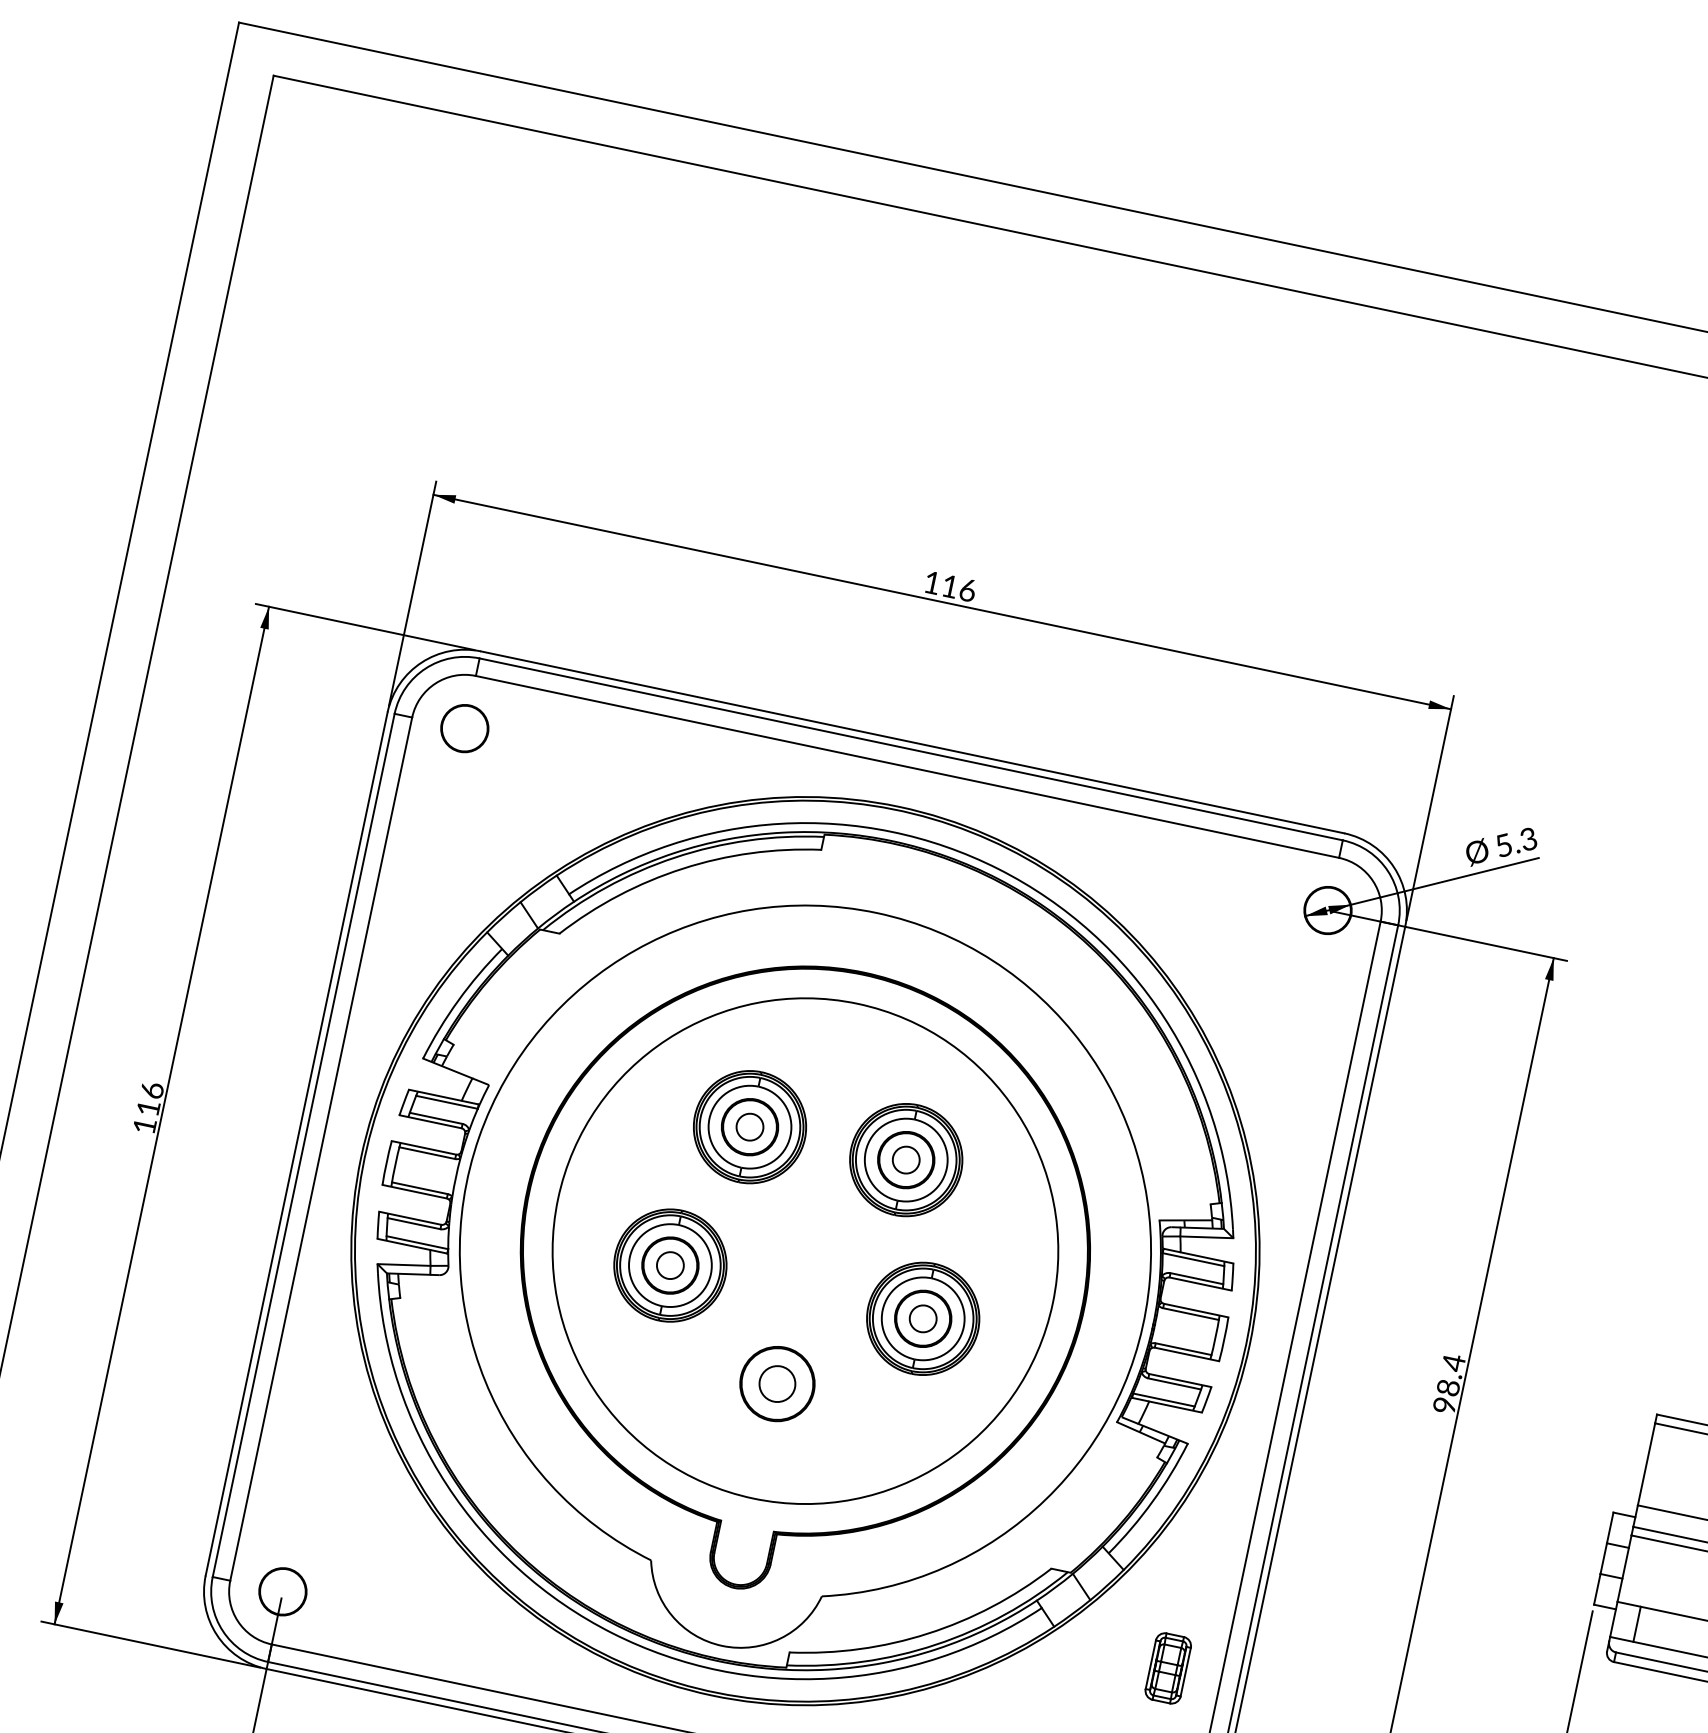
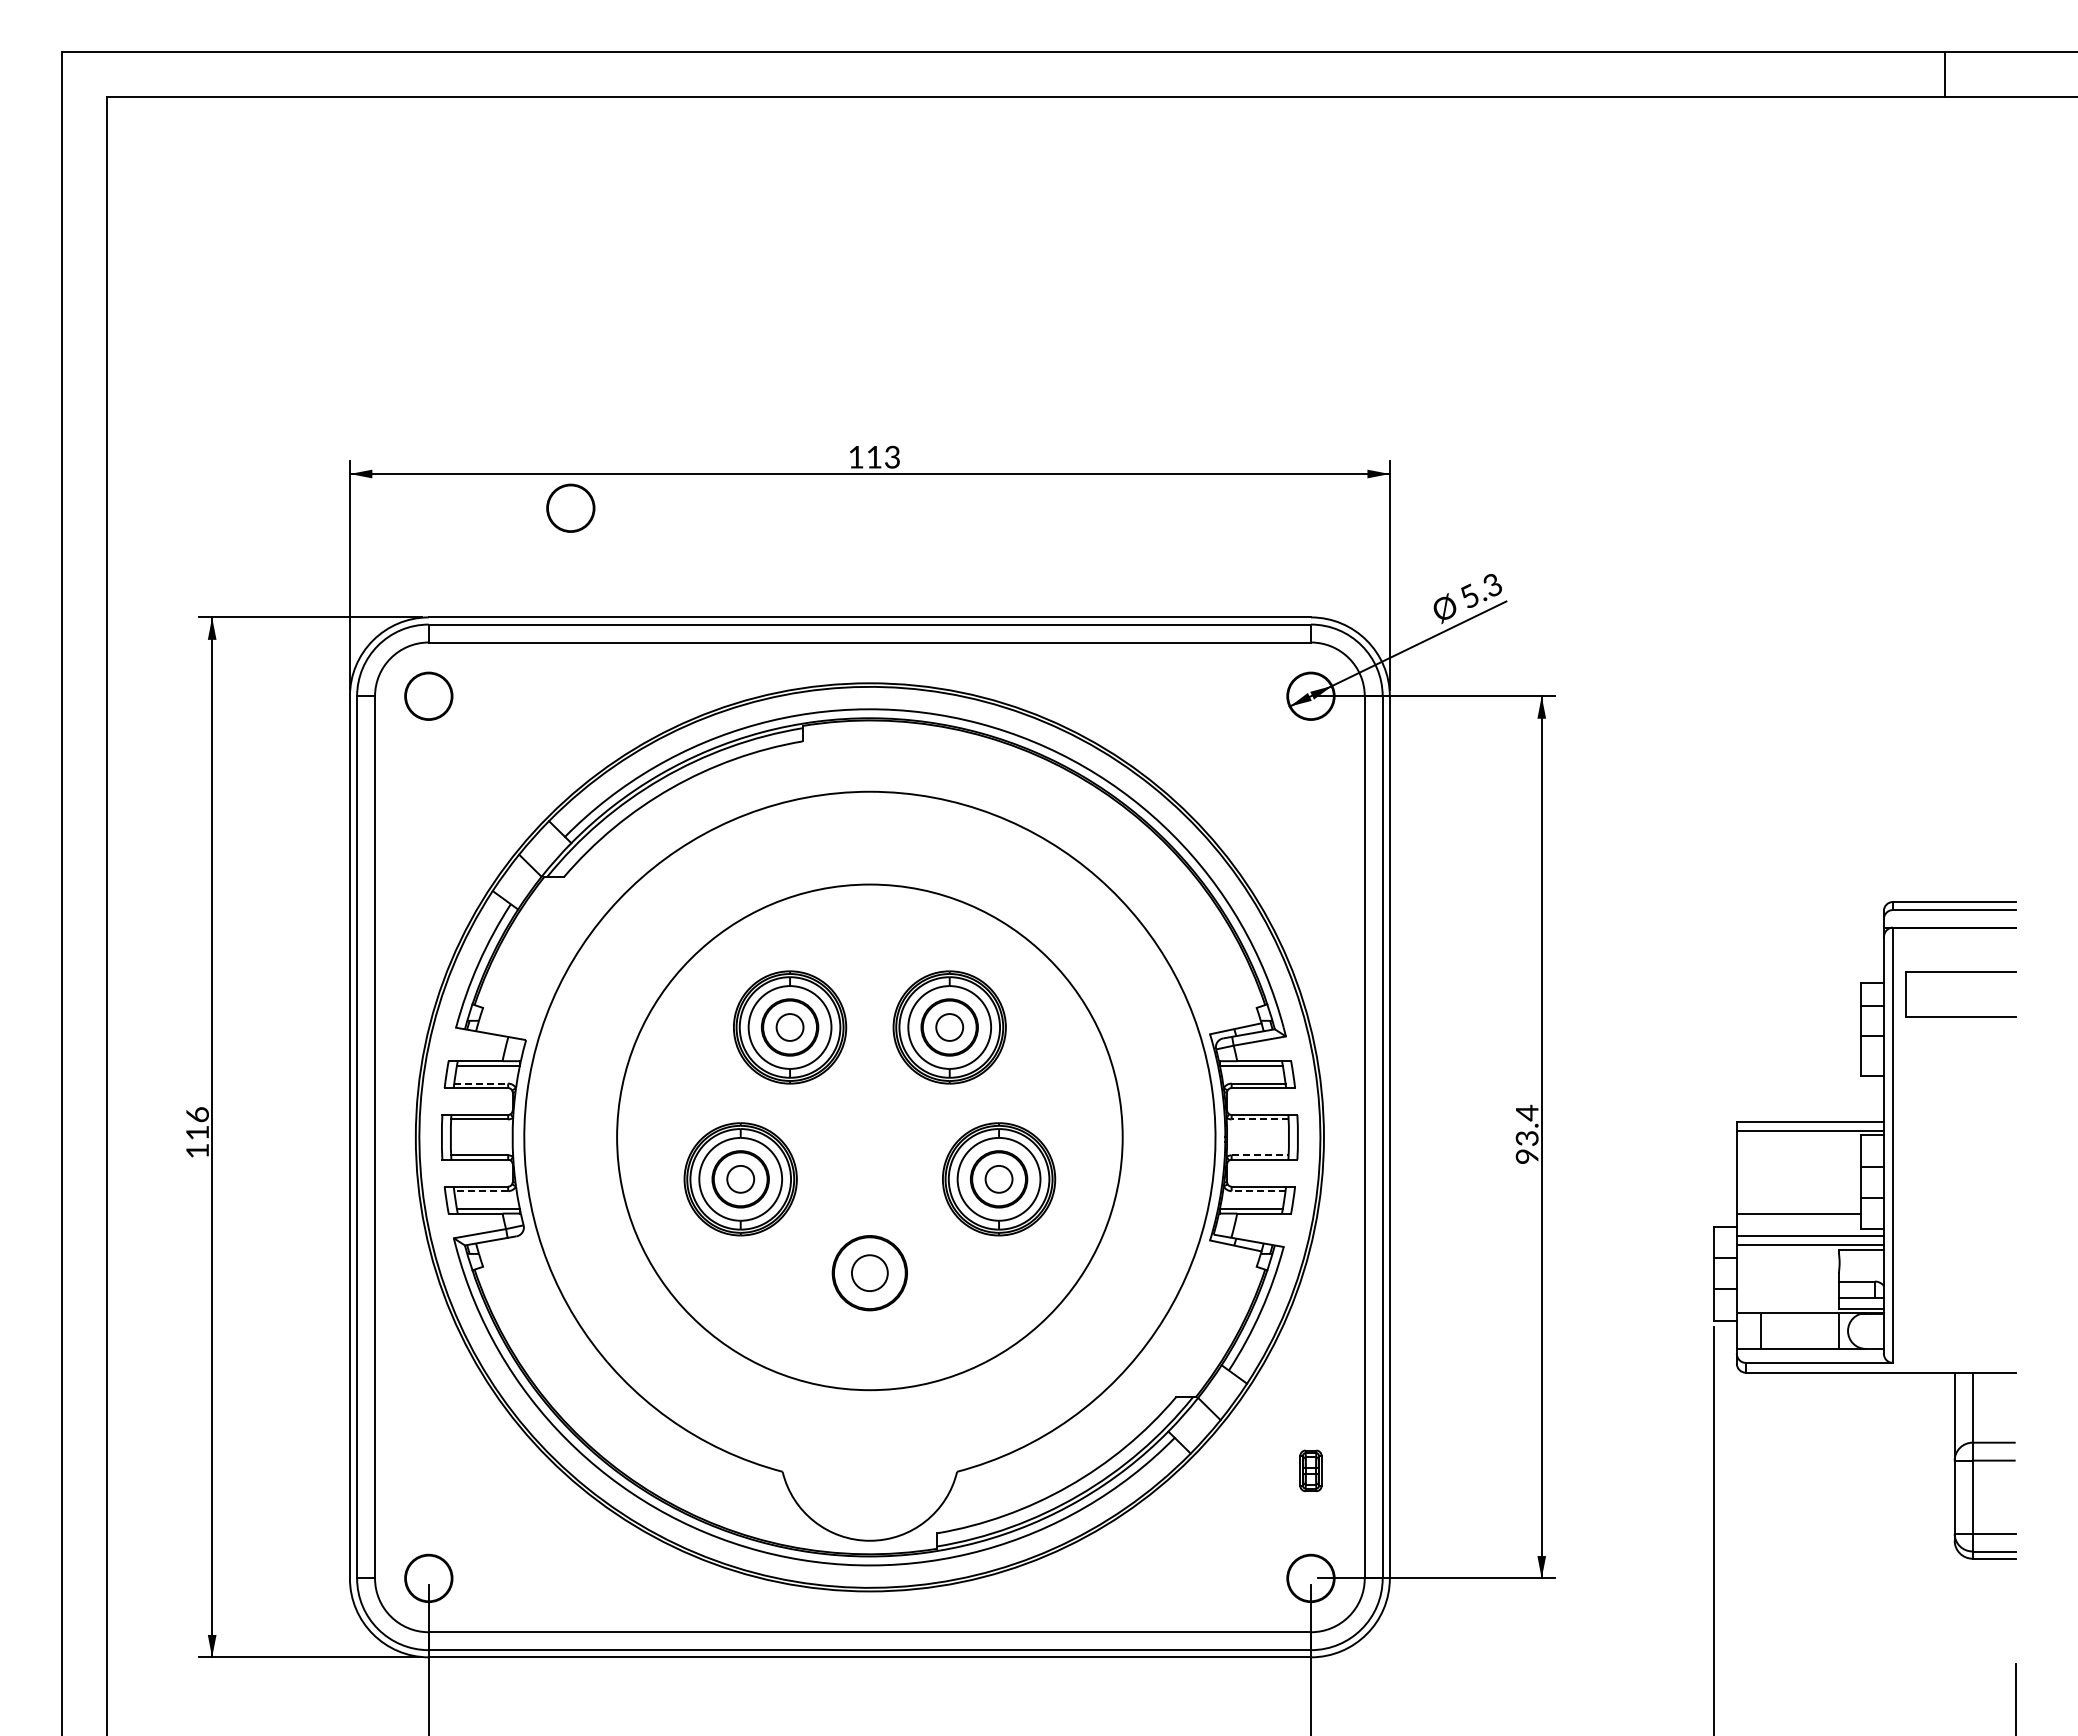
circle: (642, 573) -> (570, 507), added
text: (967, 589) -> (892, 456), 116 -> 113
line: (436, 1118) -> (481, 1083), solid -> dashed
line: (414, 1224) -> (481, 1191), solid -> dashed
part: (799, 1279) -> (869, 1166), removed
line: (1190, 1314) -> (1259, 1119), solid -> dashed
line: (1183, 1349) -> (1260, 1155), solid -> dashed
line: (1174, 1384) -> (1258, 1191), solid -> dashed
text: (1448, 1387) -> (1527, 1138), 98.4 -> 93.4
part: (1167, 1667) -> (1310, 1470), size x0.6

